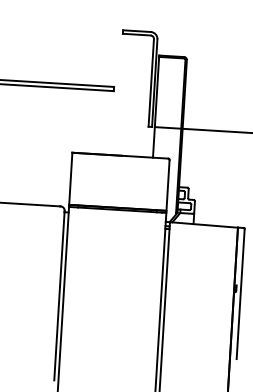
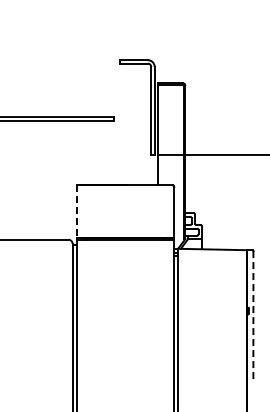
line: (70, 179) -> (76, 212), solid -> dashed
line: (240, 294) -> (253, 316), solid -> dashed

